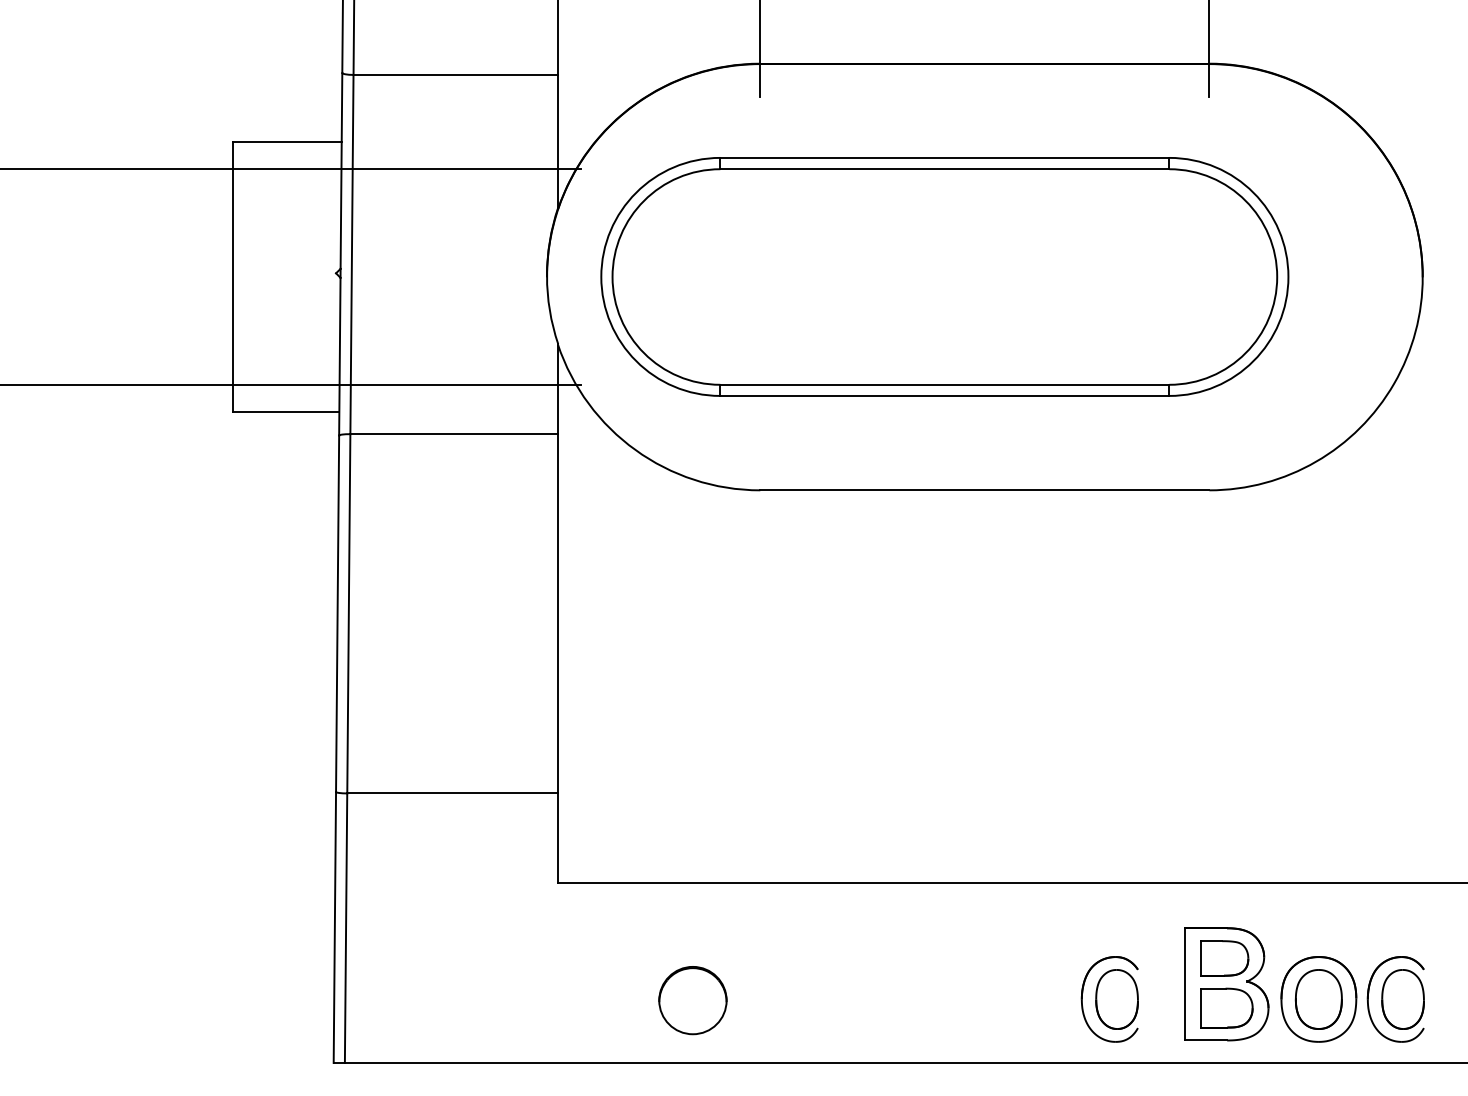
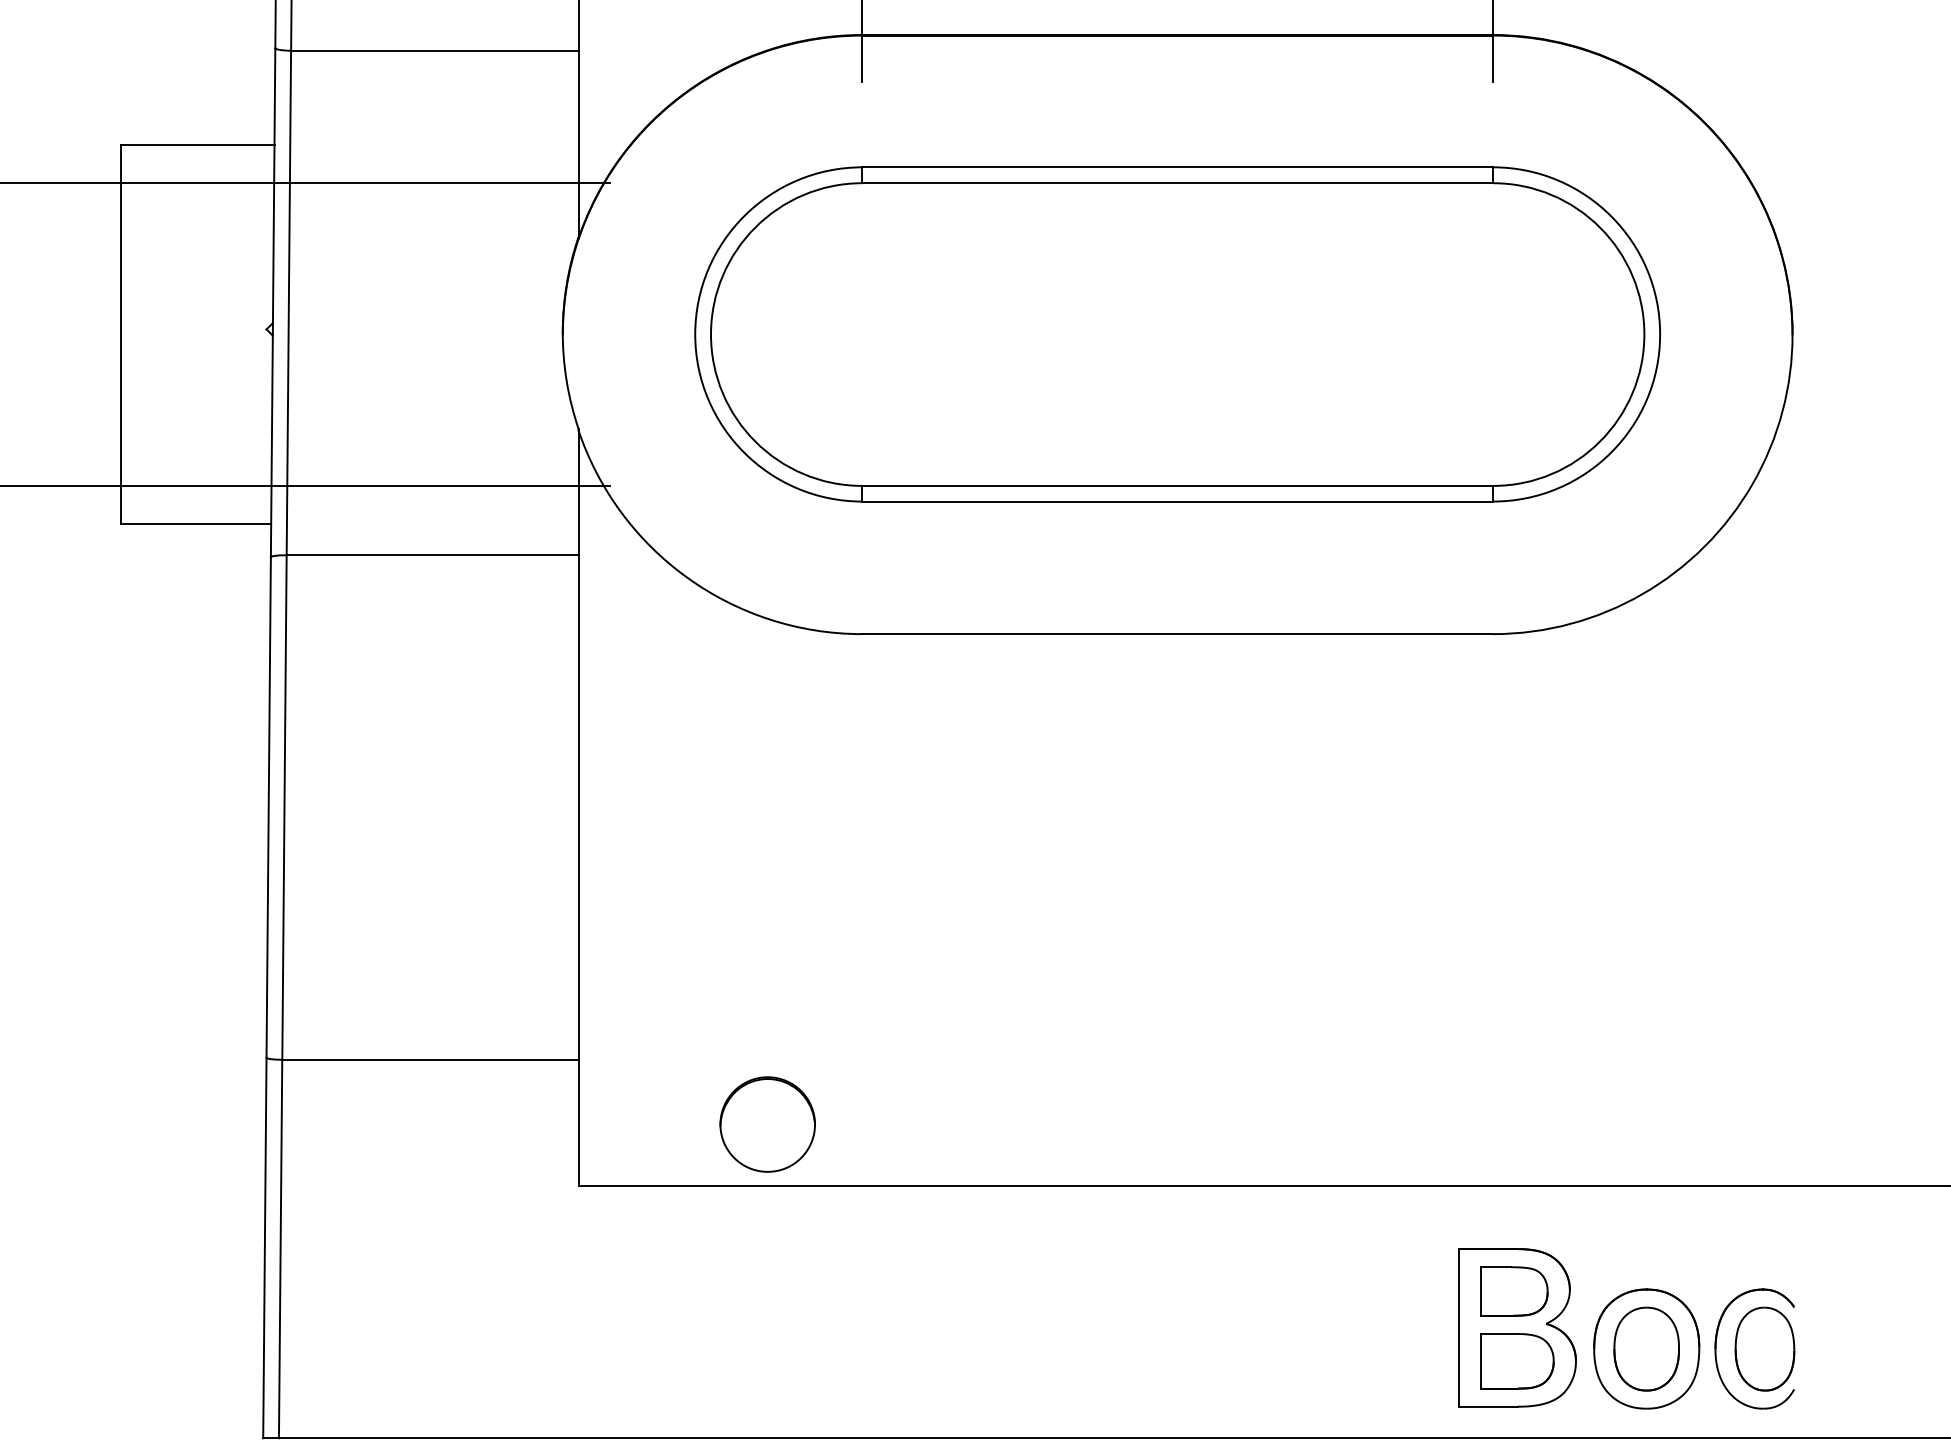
part: (944, 276) -> (1177, 333), moved
part: (1109, 999) -> (1352, 1349), removed
circle: (692, 1000) -> (767, 1124), moved

